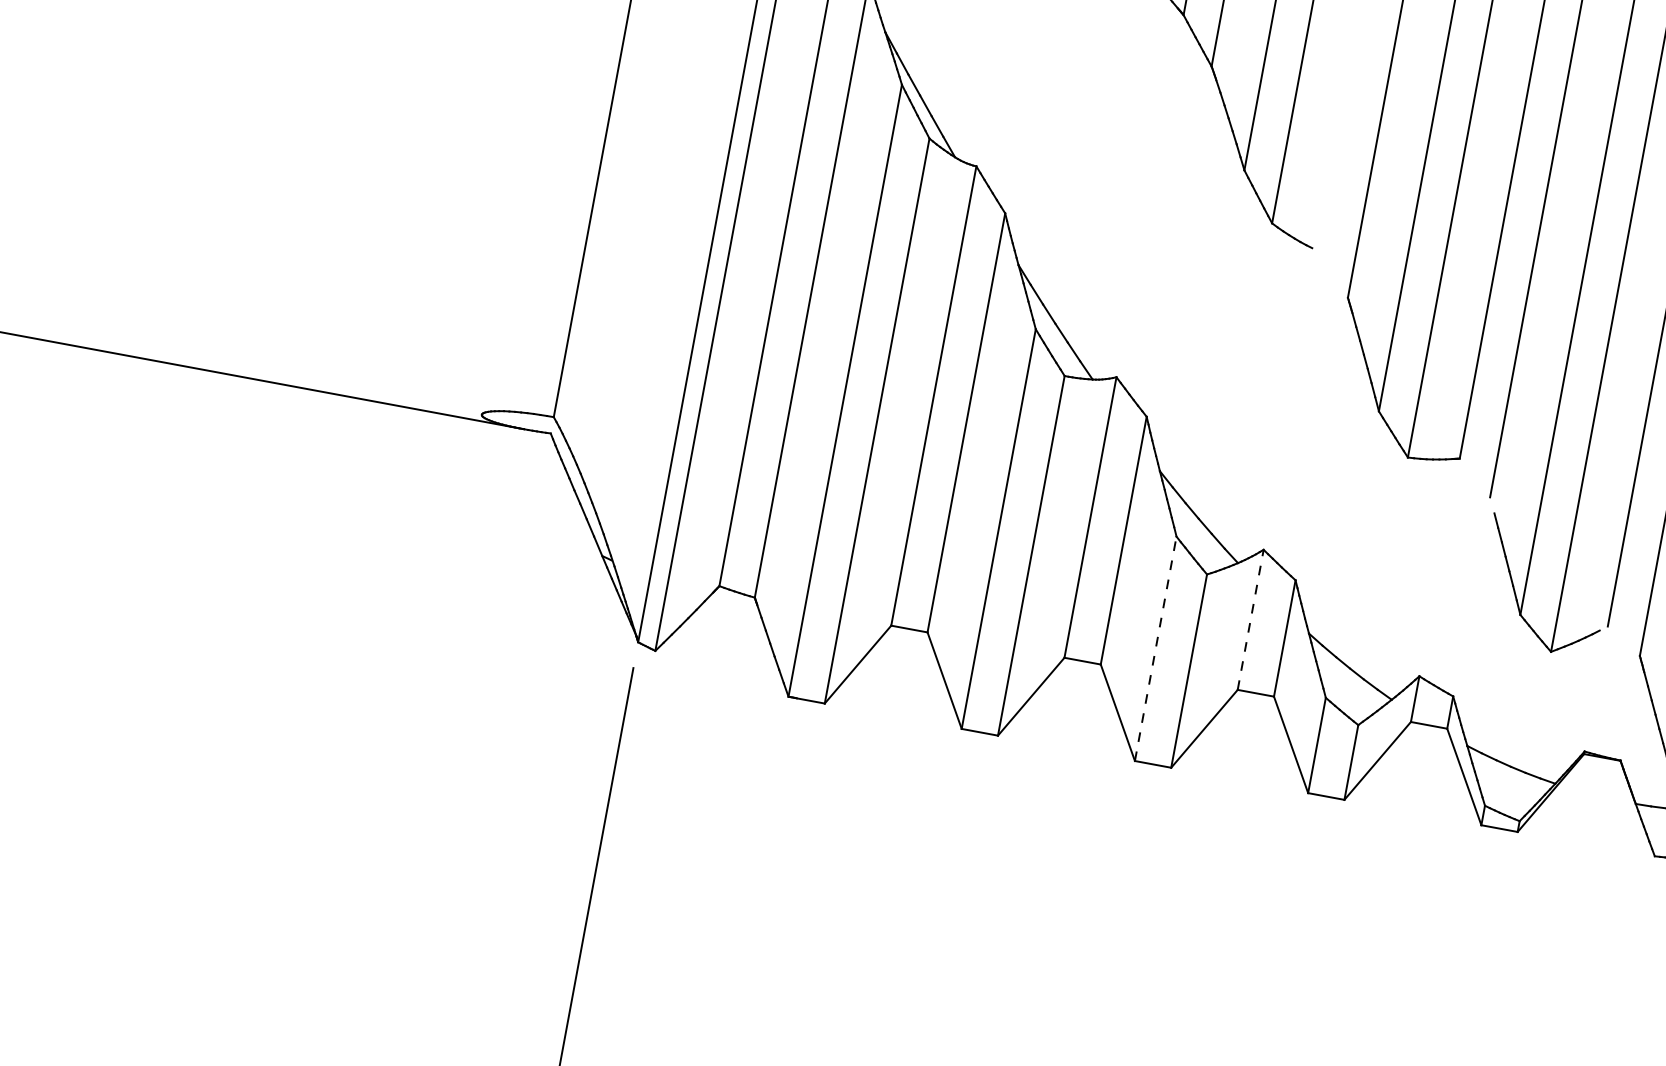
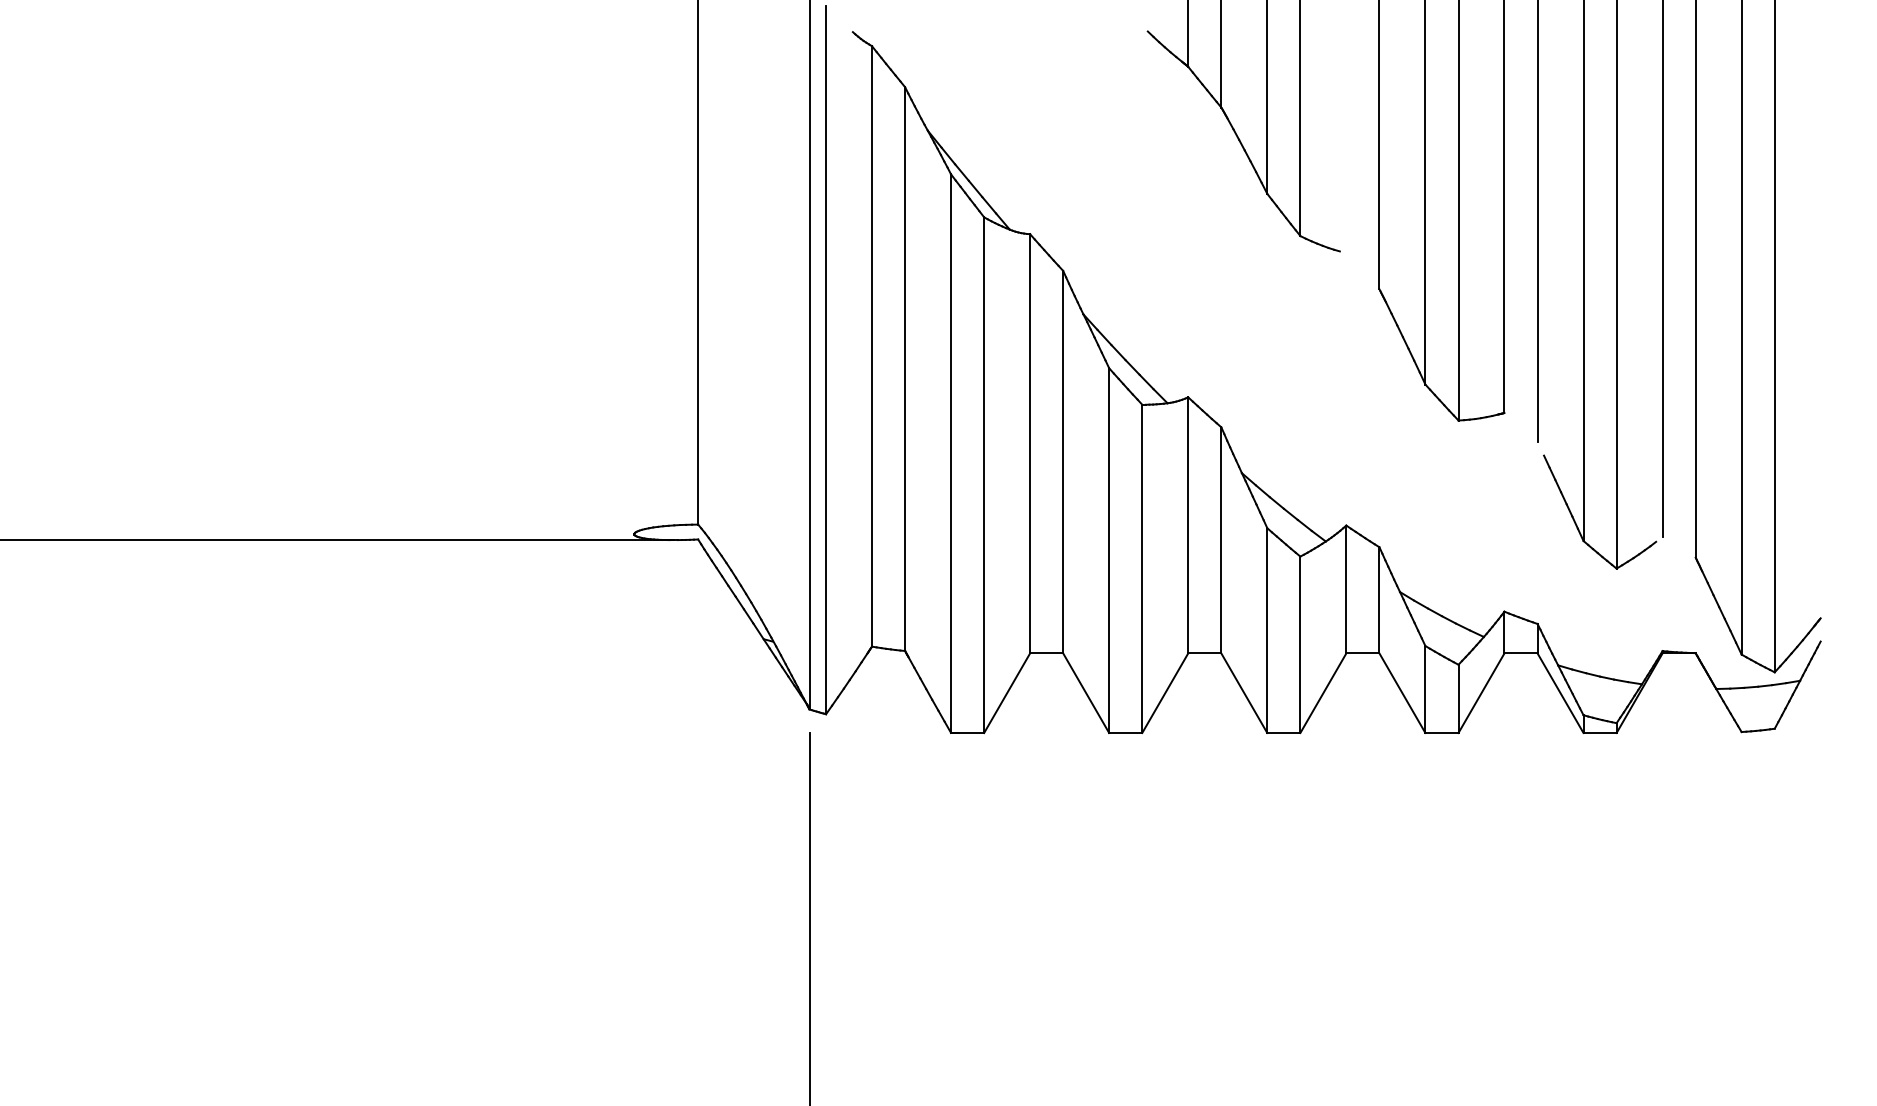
line: (1250, 619) -> (1346, 589), dashed -> solid
line: (1155, 648) -> (1267, 630), dashed -> solid

